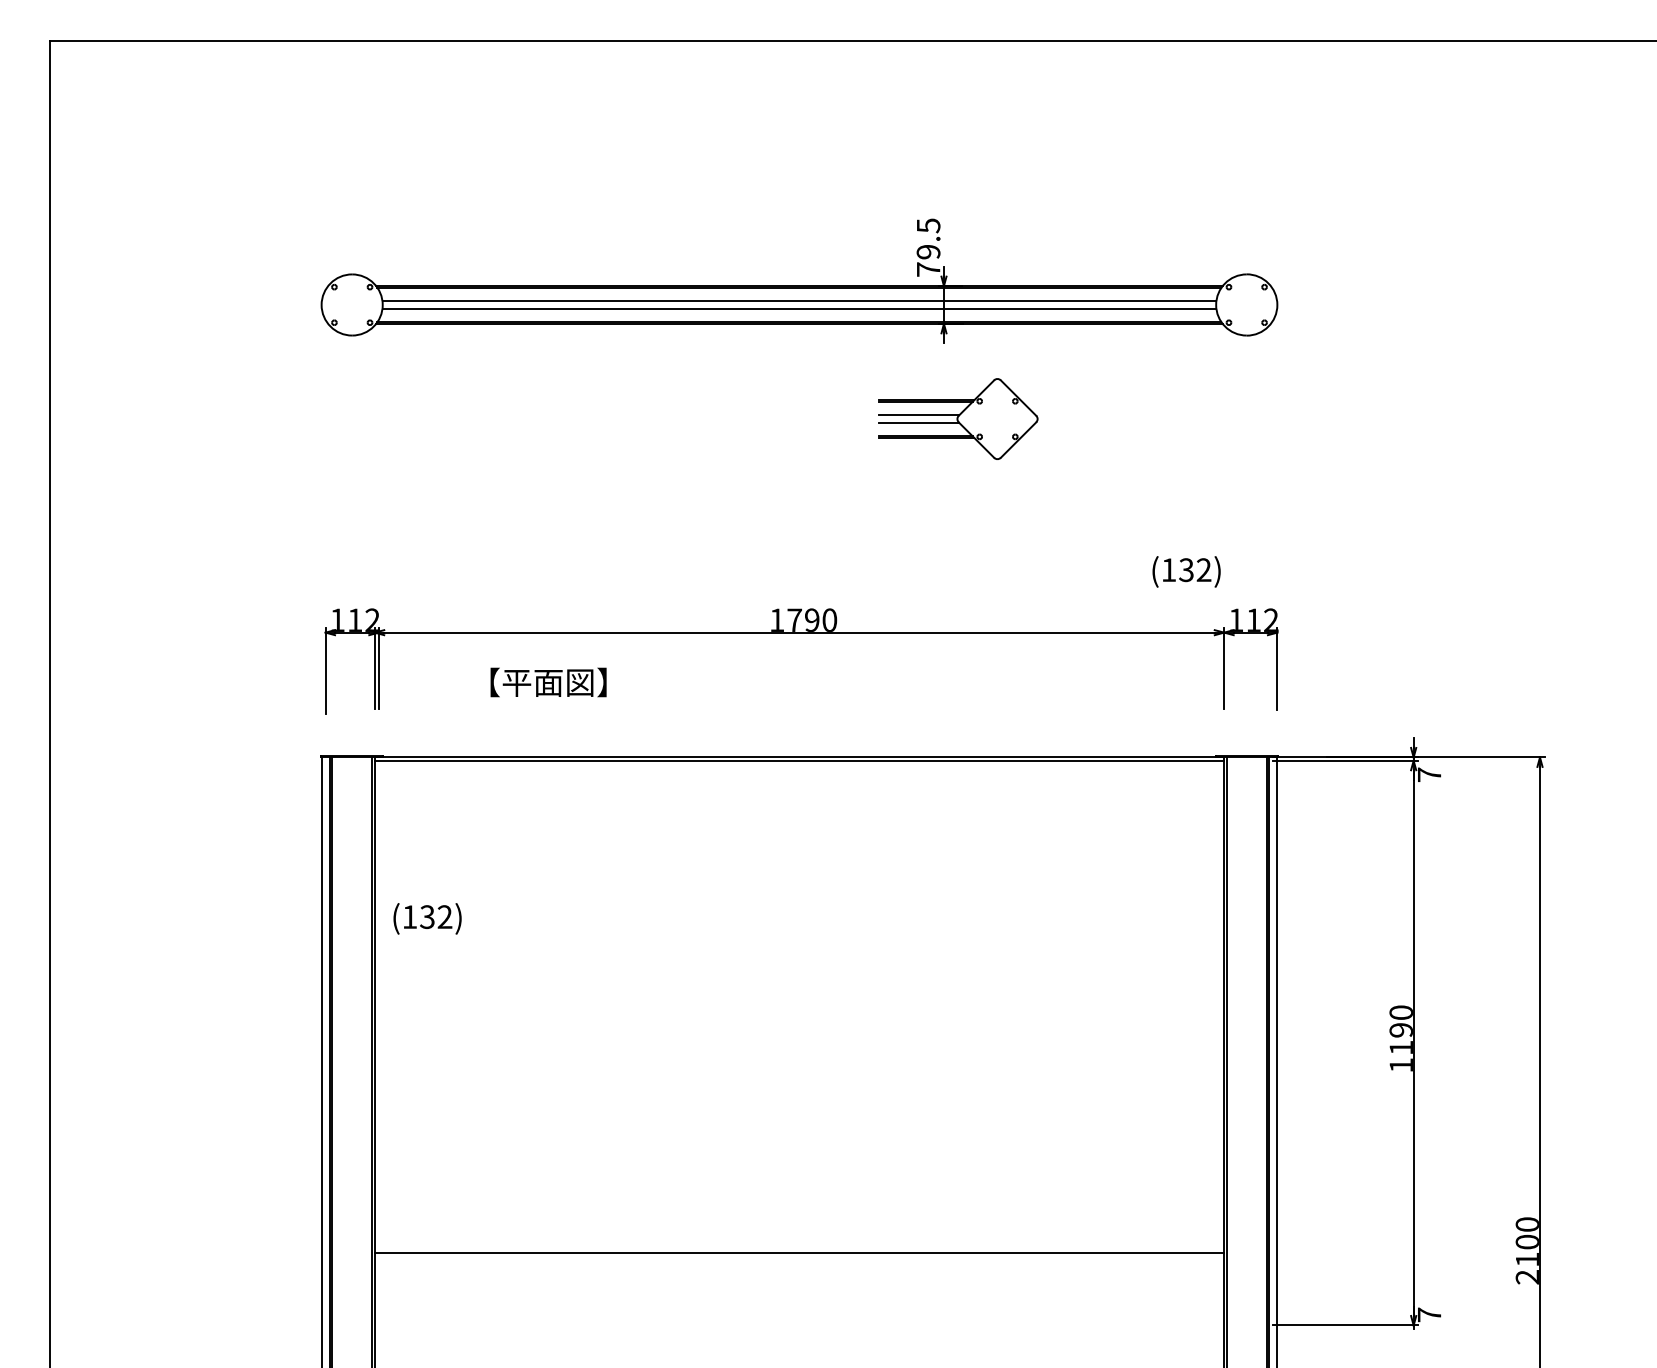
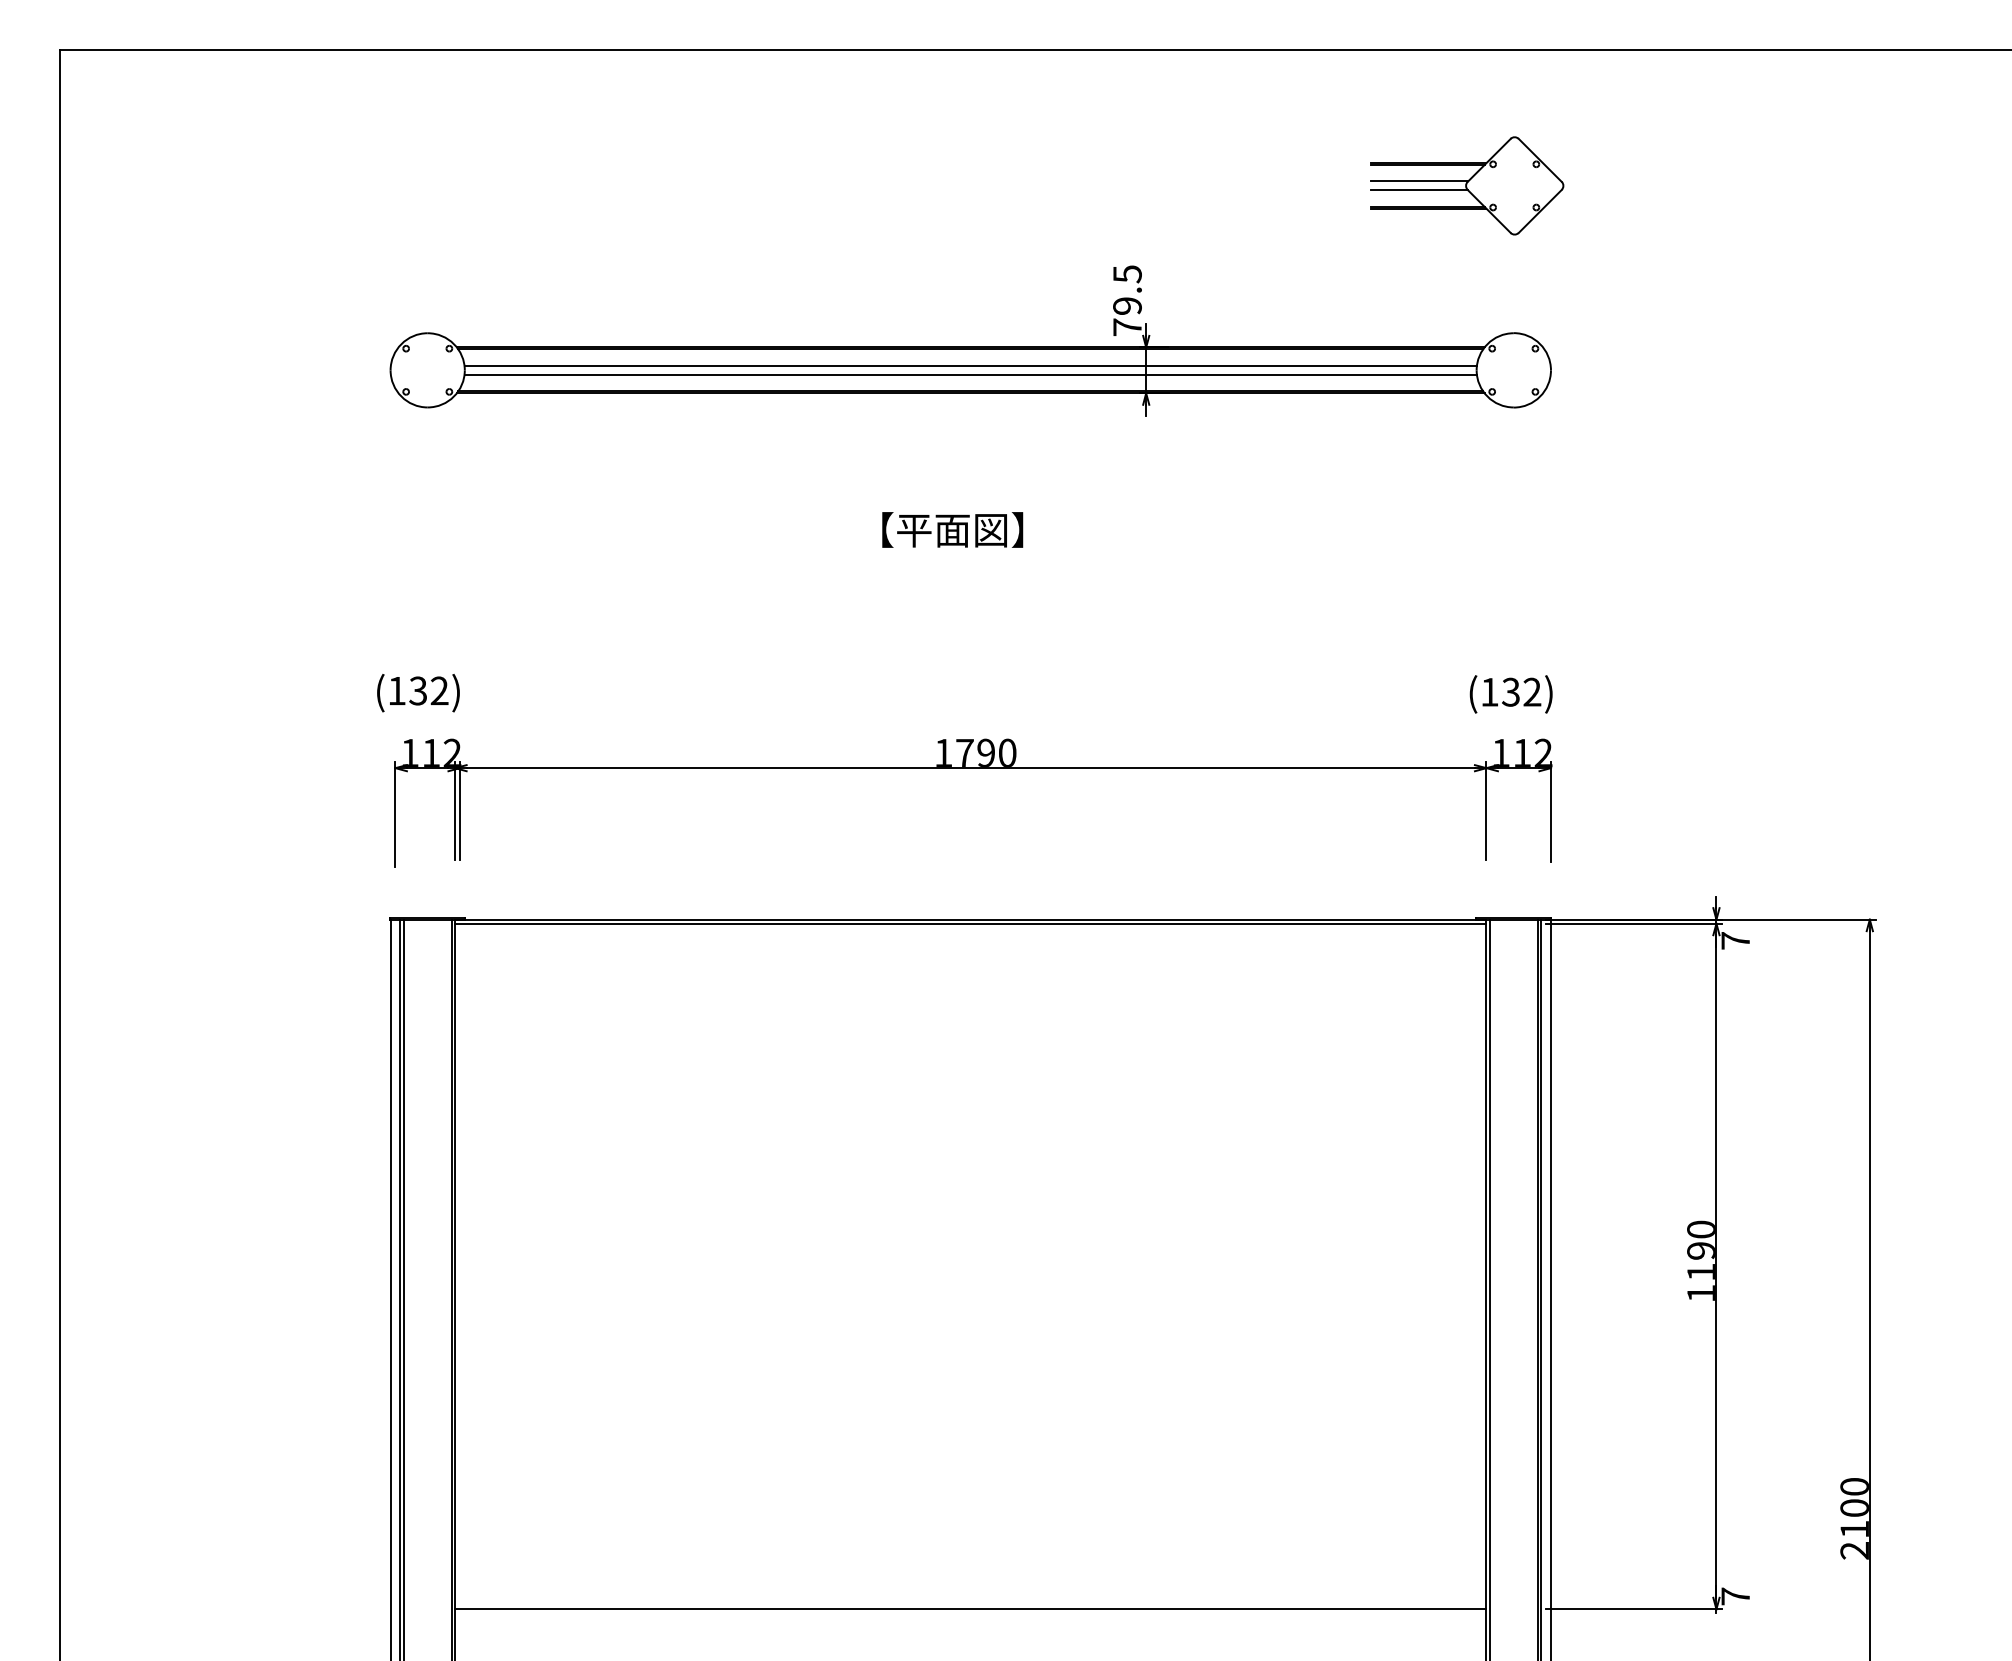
part: (958, 418) -> (1467, 185), moved
text: (1186, 571) -> (1511, 693), moved
text: (548, 682) -> (952, 530), moved
text: (427, 918) -> (418, 692), moved
line: (799, 1253) -> (970, 1609), moved

